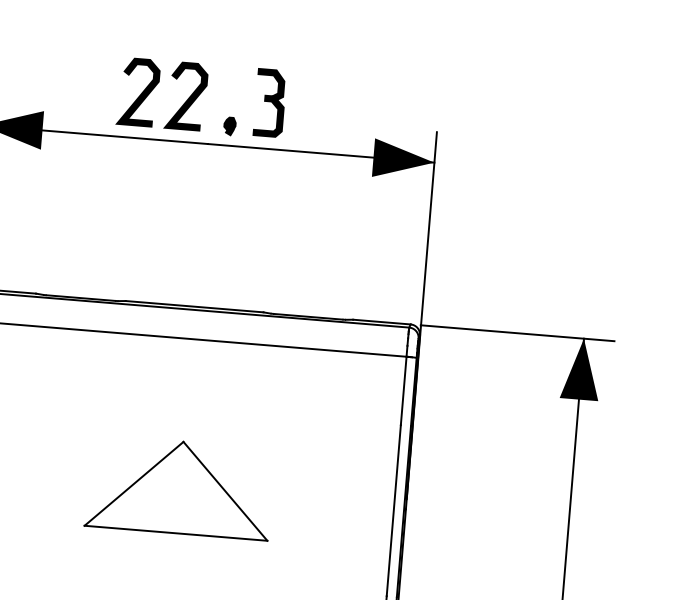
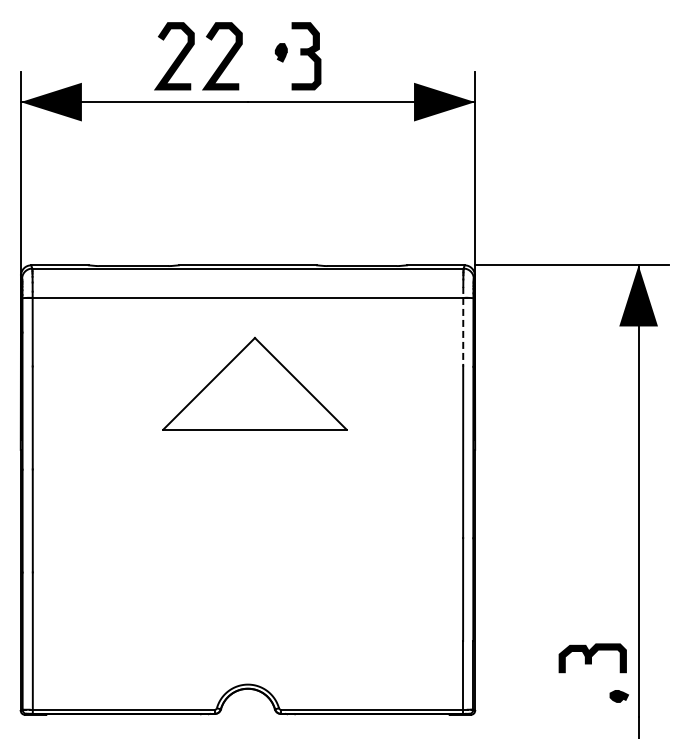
part: (229, 126) -> (280, 52), moved
line: (404, 385) -> (463, 326), solid -> dashed
part: (179, 487) -> (254, 383), moved

